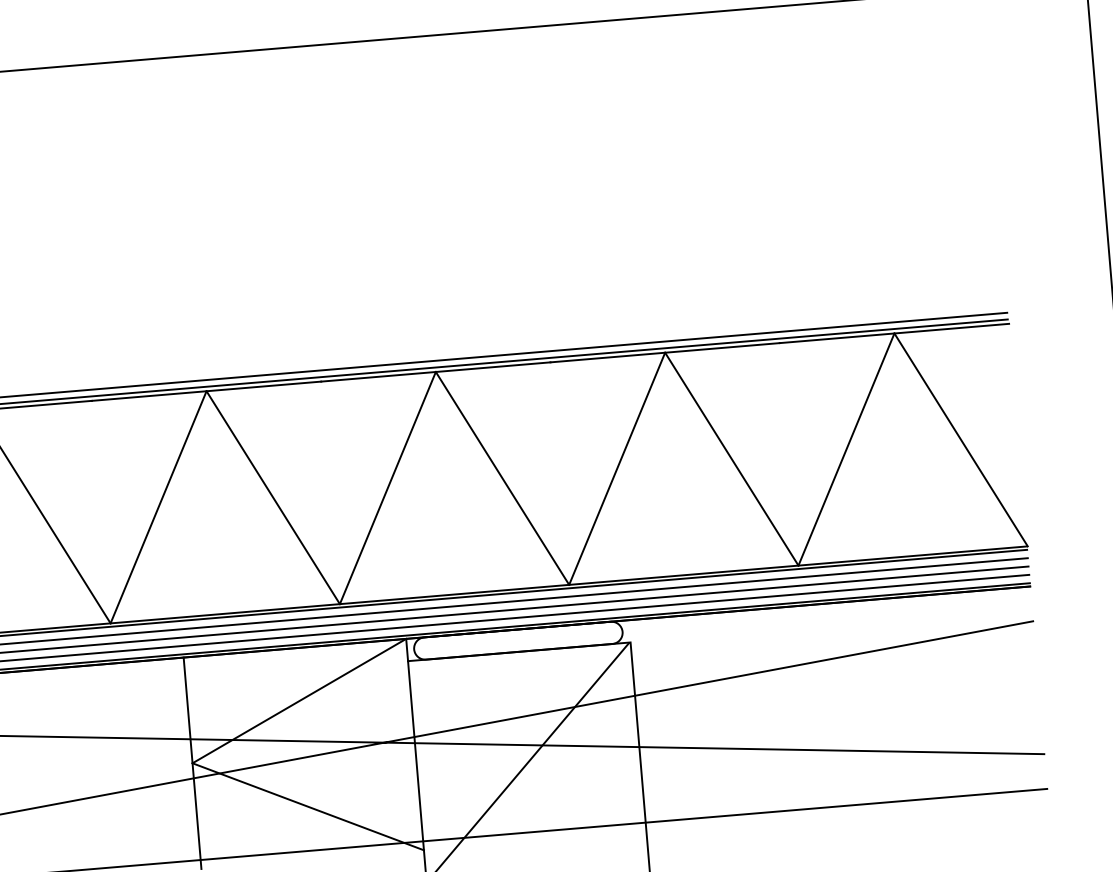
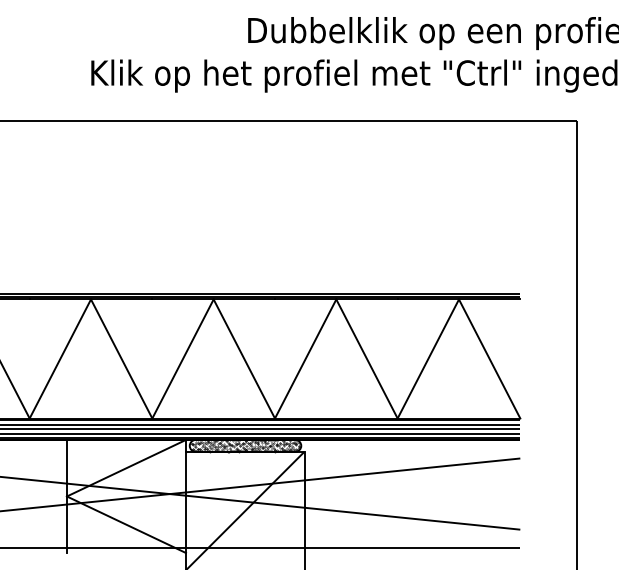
hatch: (516, 640) -> (244, 445), added

